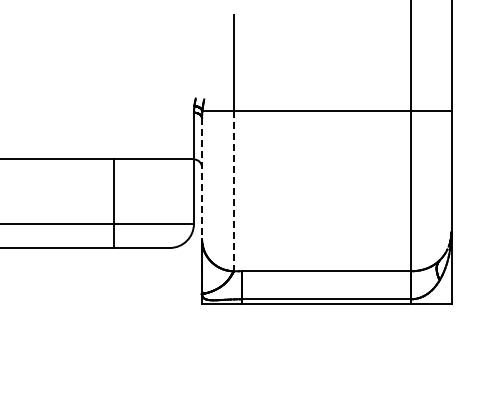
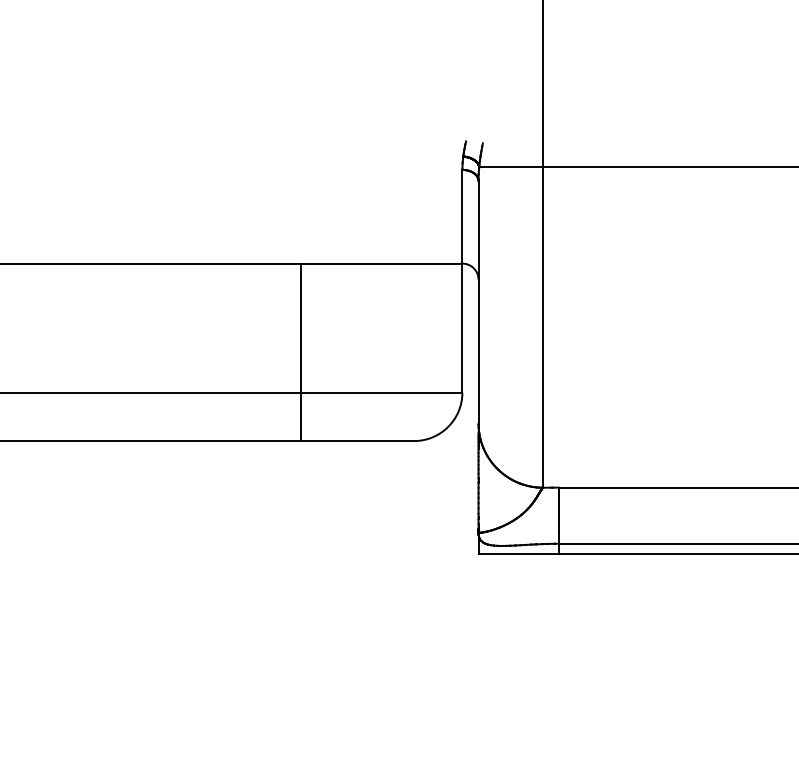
line: (202, 178) -> (479, 301), dashed -> solid
line: (234, 191) -> (543, 327), dashed -> solid

